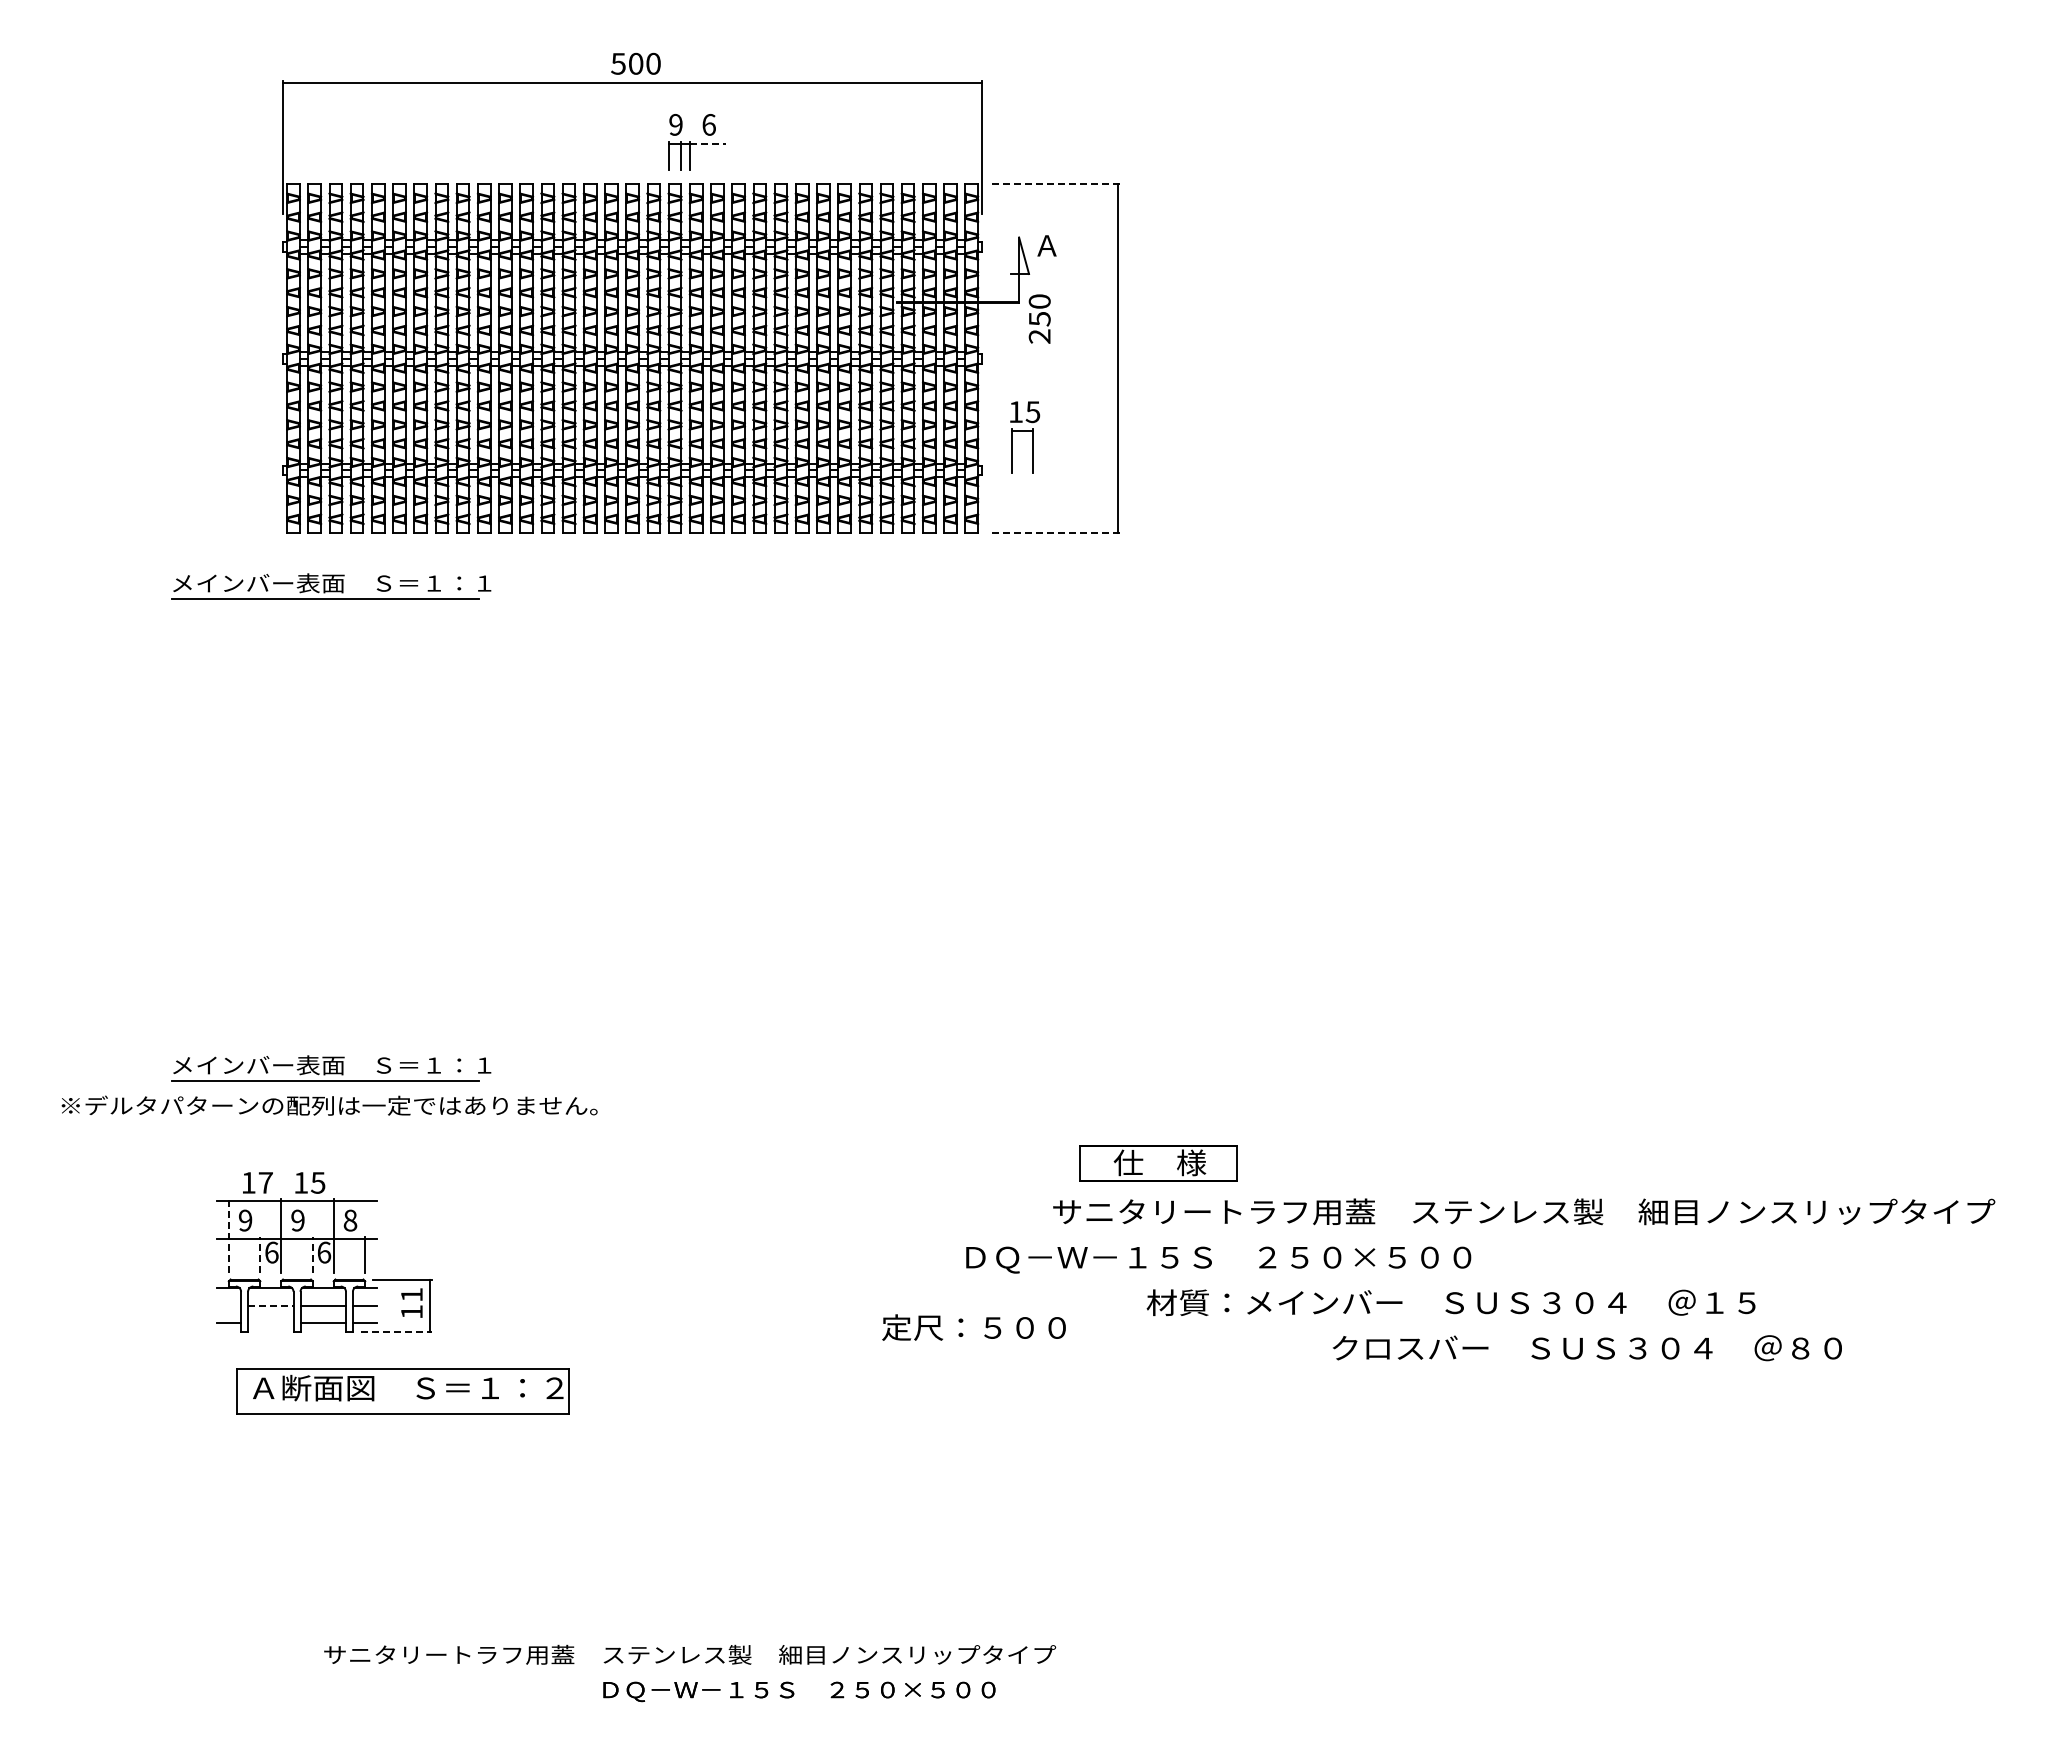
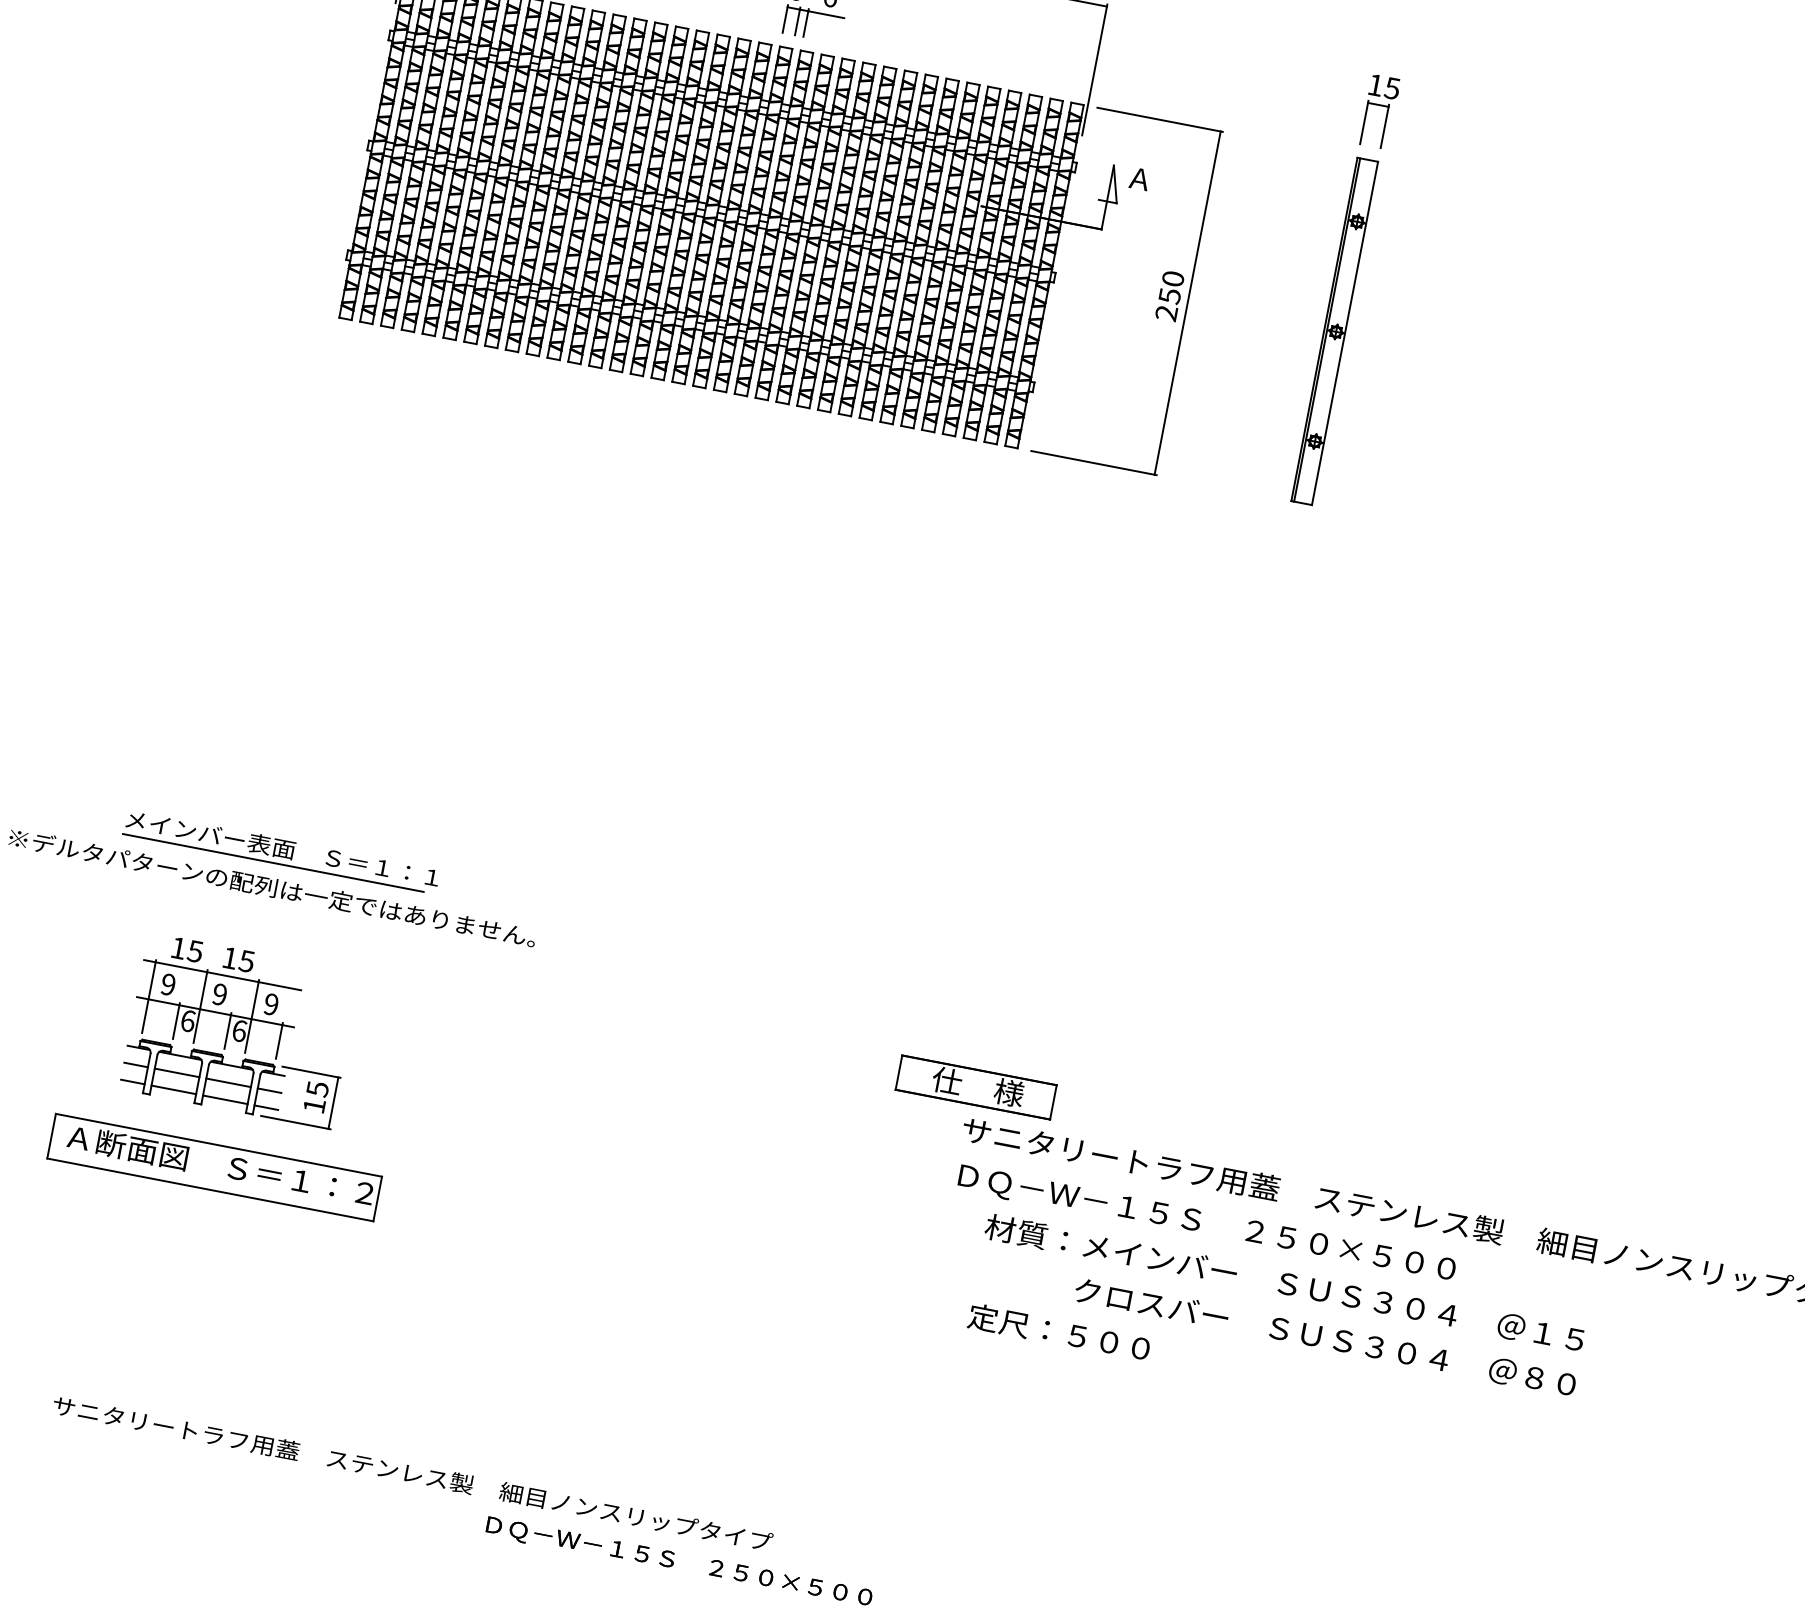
line: (708, 143) -> (826, 14), dashed -> solid
line: (1055, 183) -> (1159, 119), dashed -> solid
text: (1039, 318) -> (1169, 295), moved
part: (1267, 358) -> (1334, 331), added
part: (1025, 437) -> (1380, 111), moved
line: (1055, 533) -> (1093, 463), dashed -> solid
part: (331, 586) -> (372, 378), removed
part: (1158, 1163) -> (976, 1087), moved
text: (265, 1182) -> (195, 951), 17 -> 15
text: (350, 1220) -> (271, 1004), 8 -> 9
line: (228, 1235) -> (148, 996), dashed -> solid
line: (260, 1254) -> (176, 1020), dashed -> solid
line: (312, 1254) -> (227, 1030), dashed -> solid
text: (1218, 1259) -> (1206, 1224), moved
text: (411, 1295) -> (317, 1089), 11 -> 15
text: (1450, 1302) -> (1284, 1282), moved
line: (229, 1305) -> (136, 1065), added
line: (270, 1305) -> (176, 1072), dashed -> solid
line: (270, 1322) -> (173, 1089), added
text: (973, 1327) -> (1058, 1332), moved
line: (397, 1331) -> (296, 1122), dashed -> solid
text: (1586, 1348) -> (1324, 1337), moved
part: (402, 1391) -> (214, 1167), moved
text: (690, 1654) -> (413, 1473), moved
text: (799, 1691) -> (679, 1562), moved

